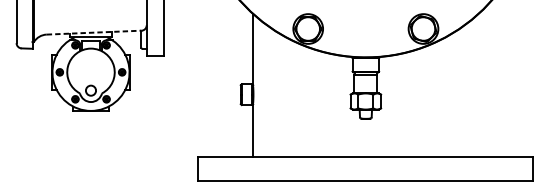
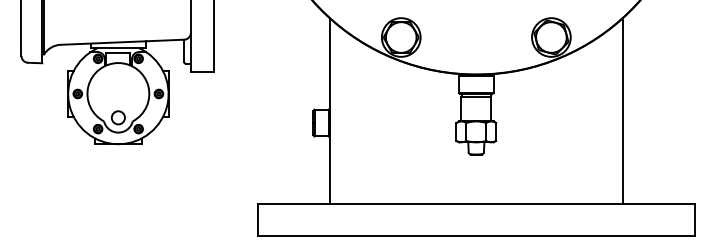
line: (94, 32) -> (122, 42), dashed -> solid
line: (478, 85) -> (623, 110), added

